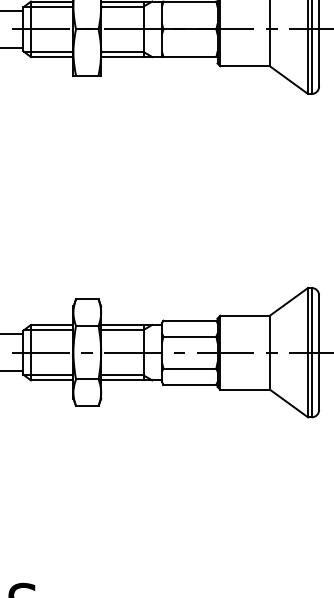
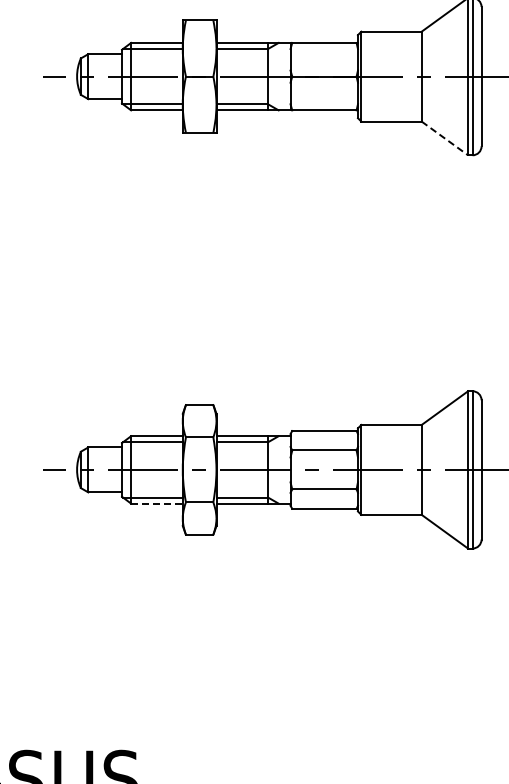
line: (288, 80) -> (444, 138), solid -> dashed
line: (51, 380) -> (156, 503), solid -> dashed

